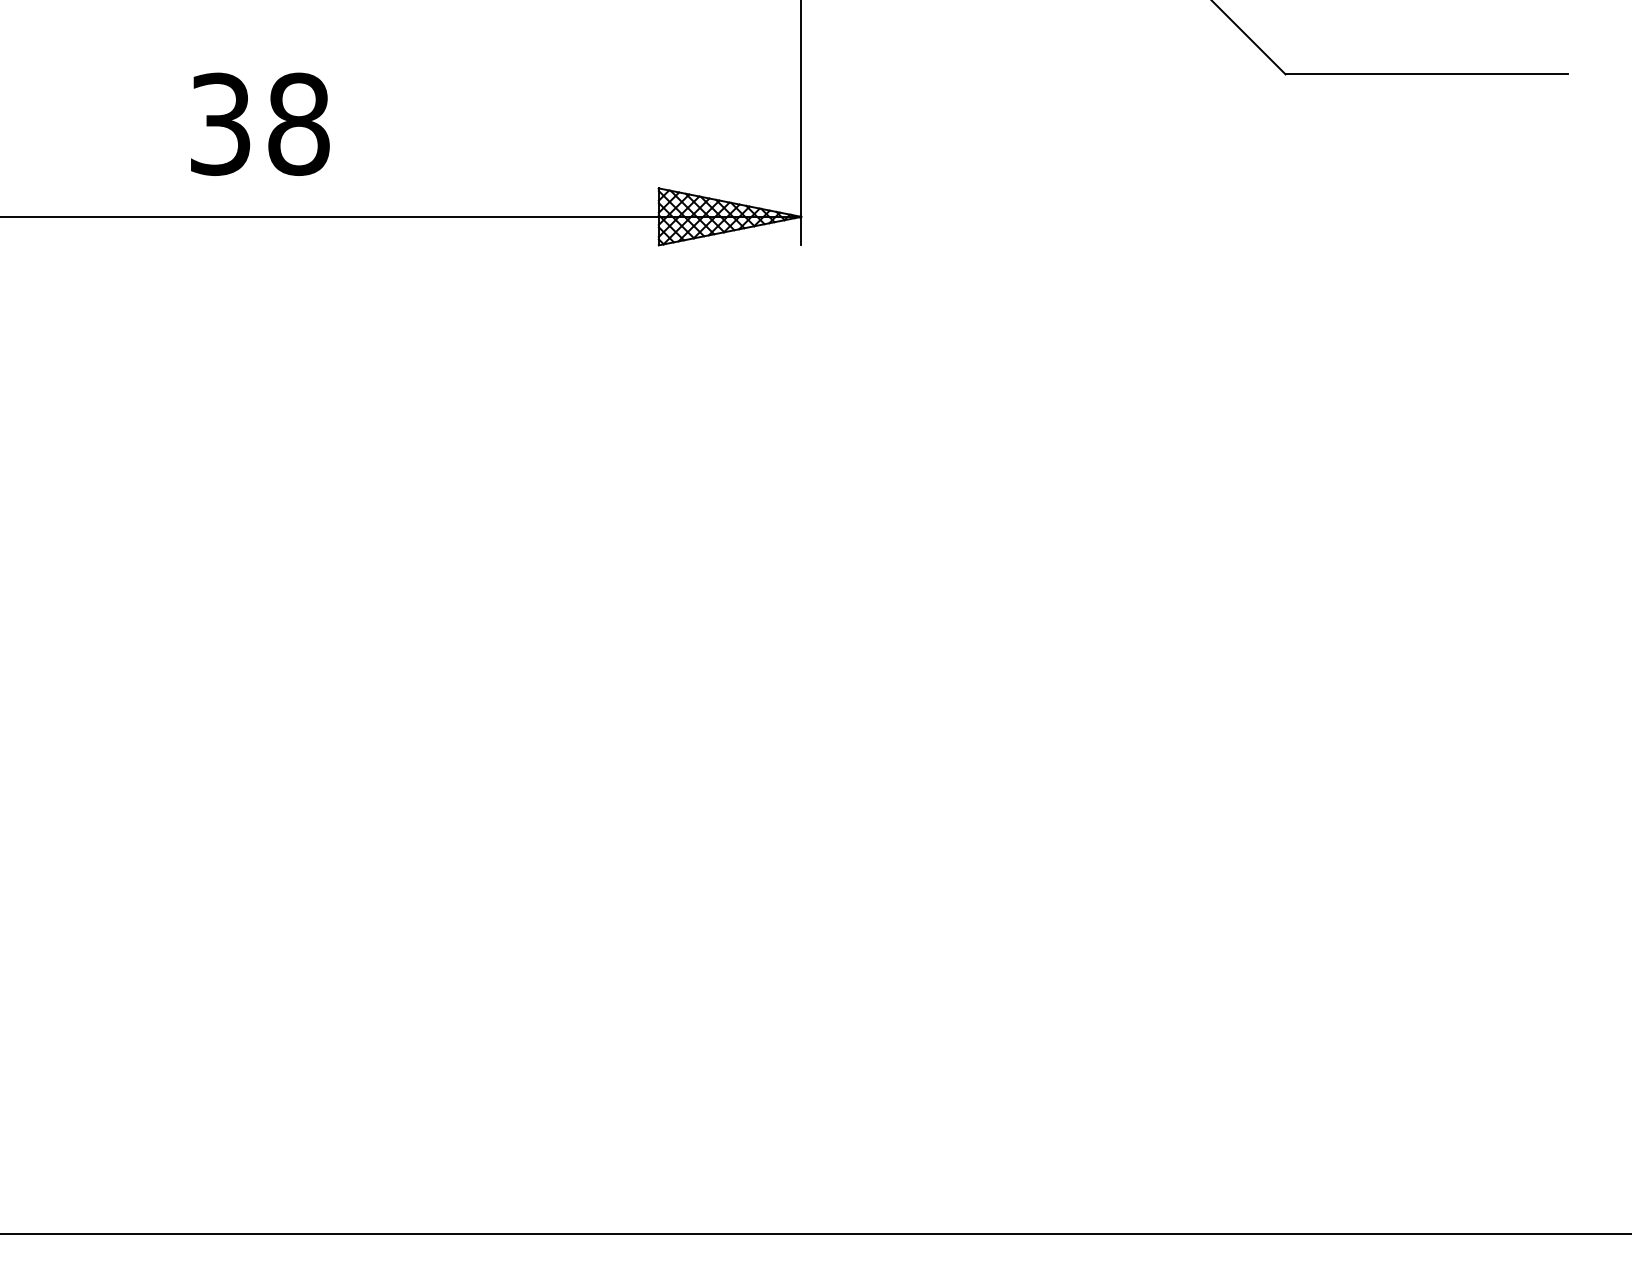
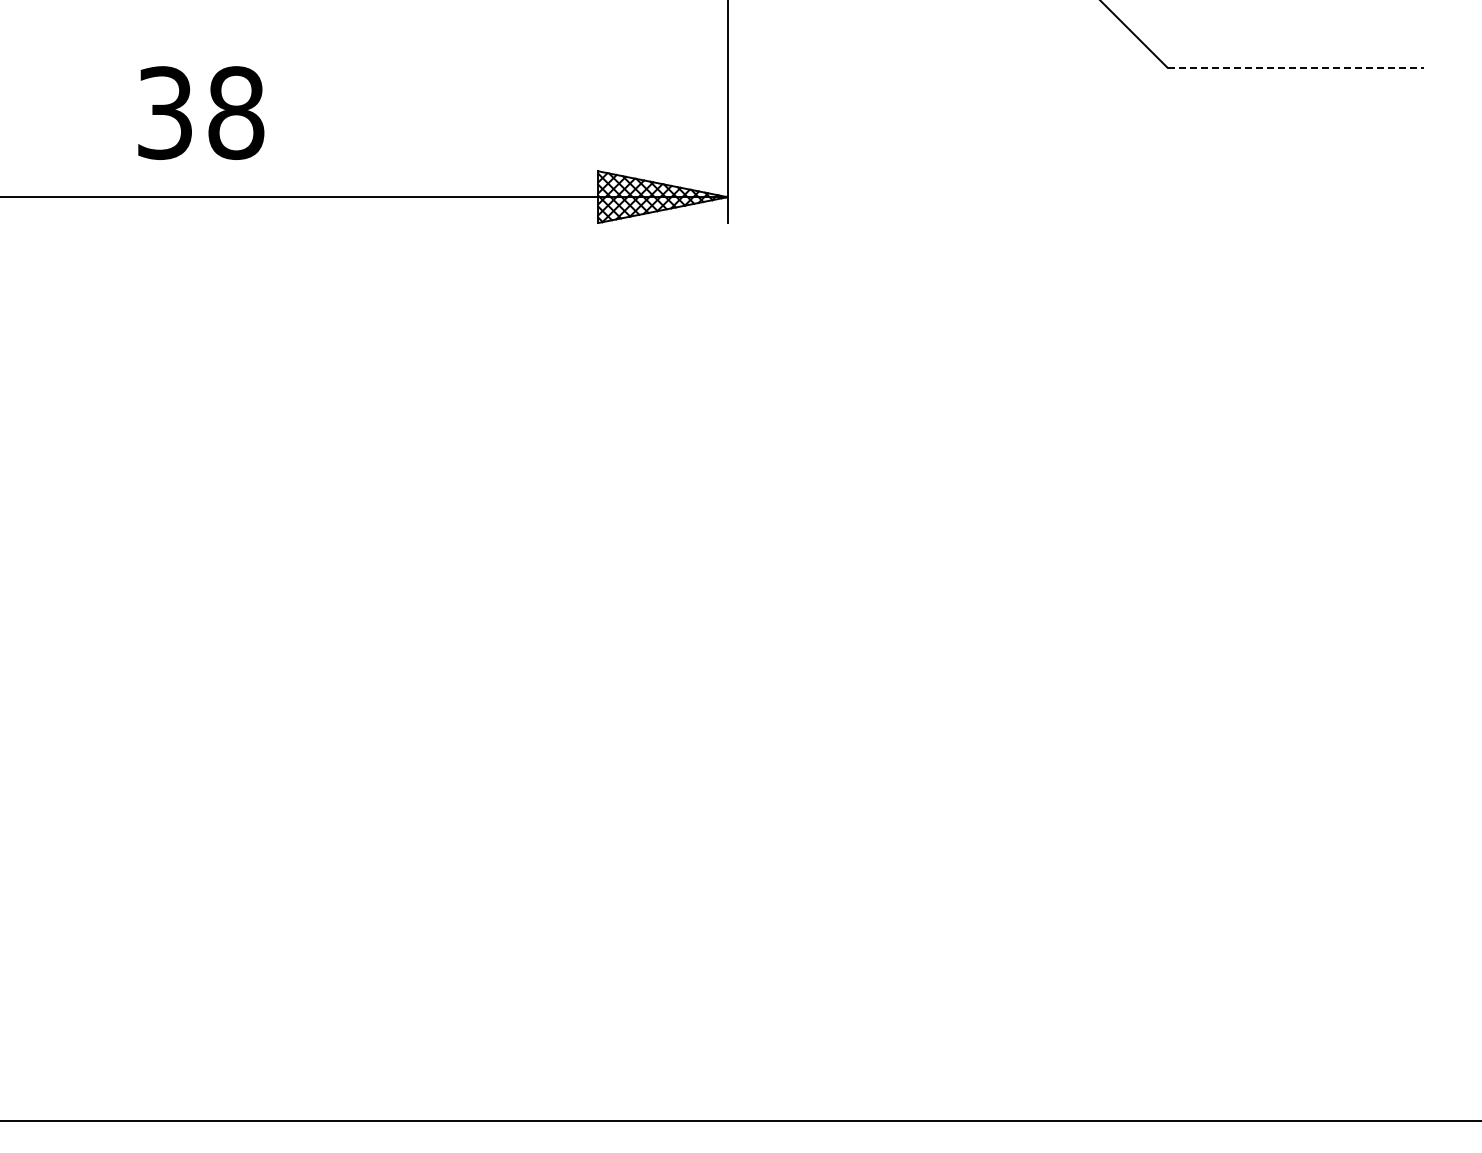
line: (1427, 74) -> (1296, 67), solid -> dashed
text: (260, 123) -> (201, 112), moved

